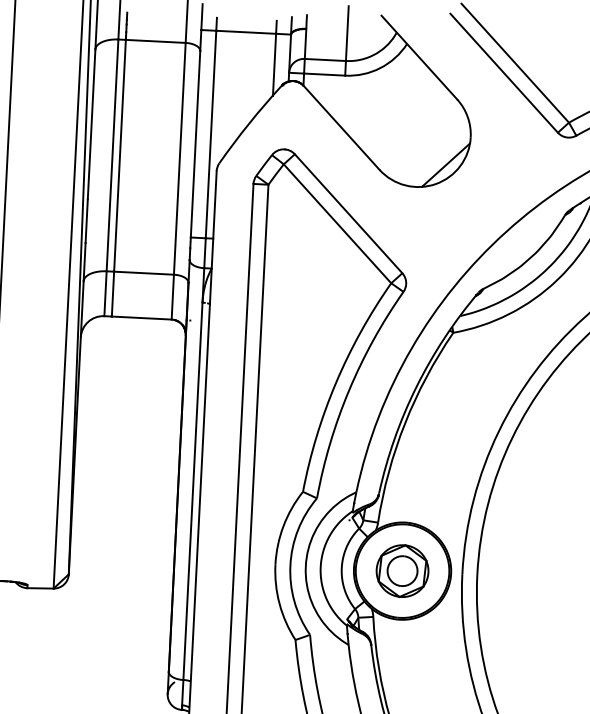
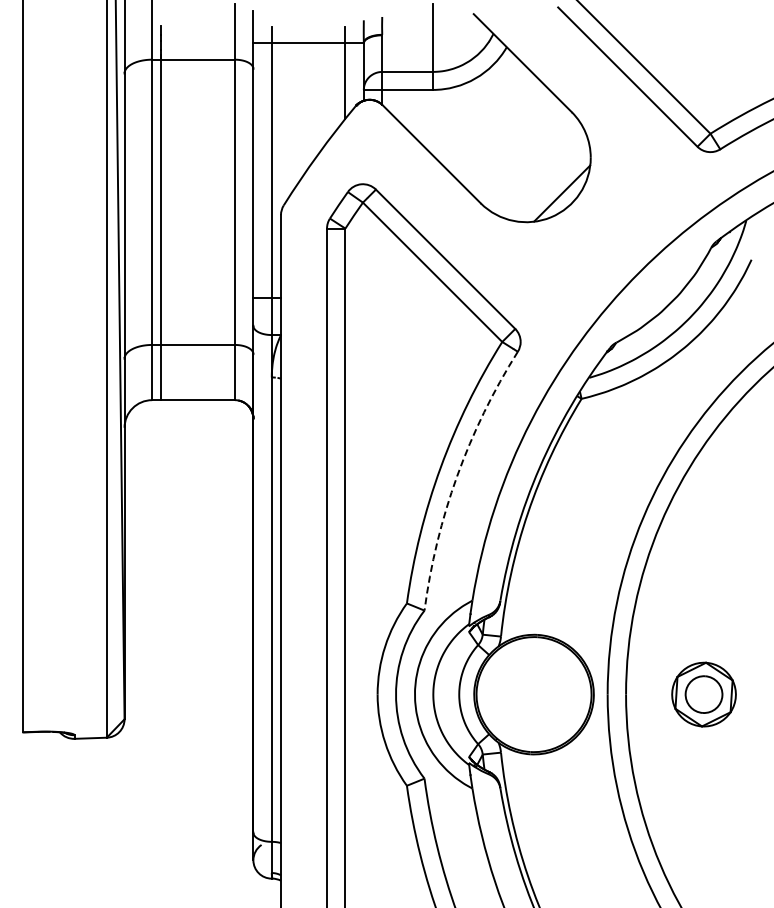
arc: (349, 390) -> (457, 476), solid -> dashed
part: (402, 571) -> (703, 694), moved

